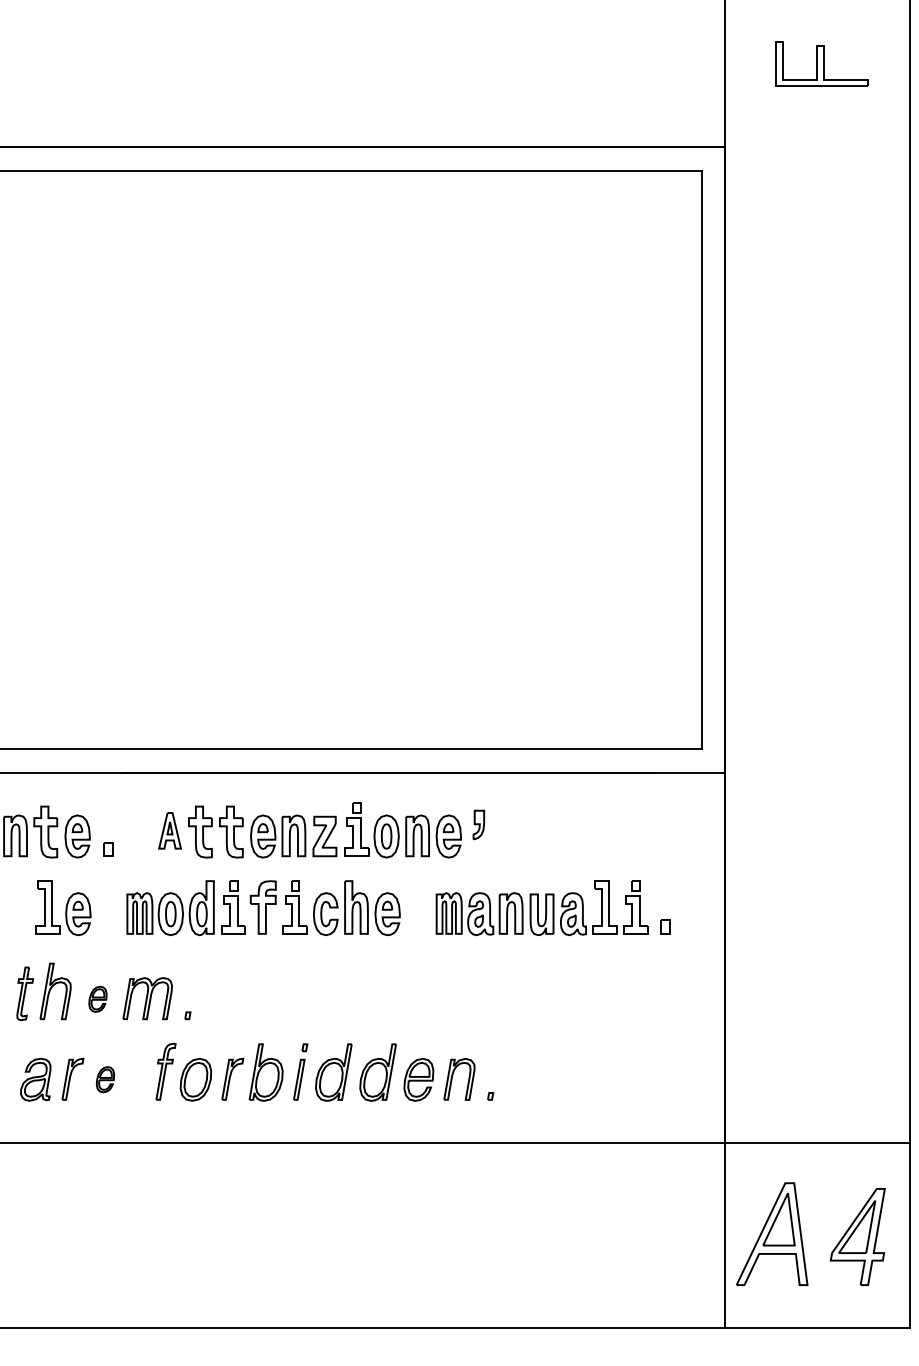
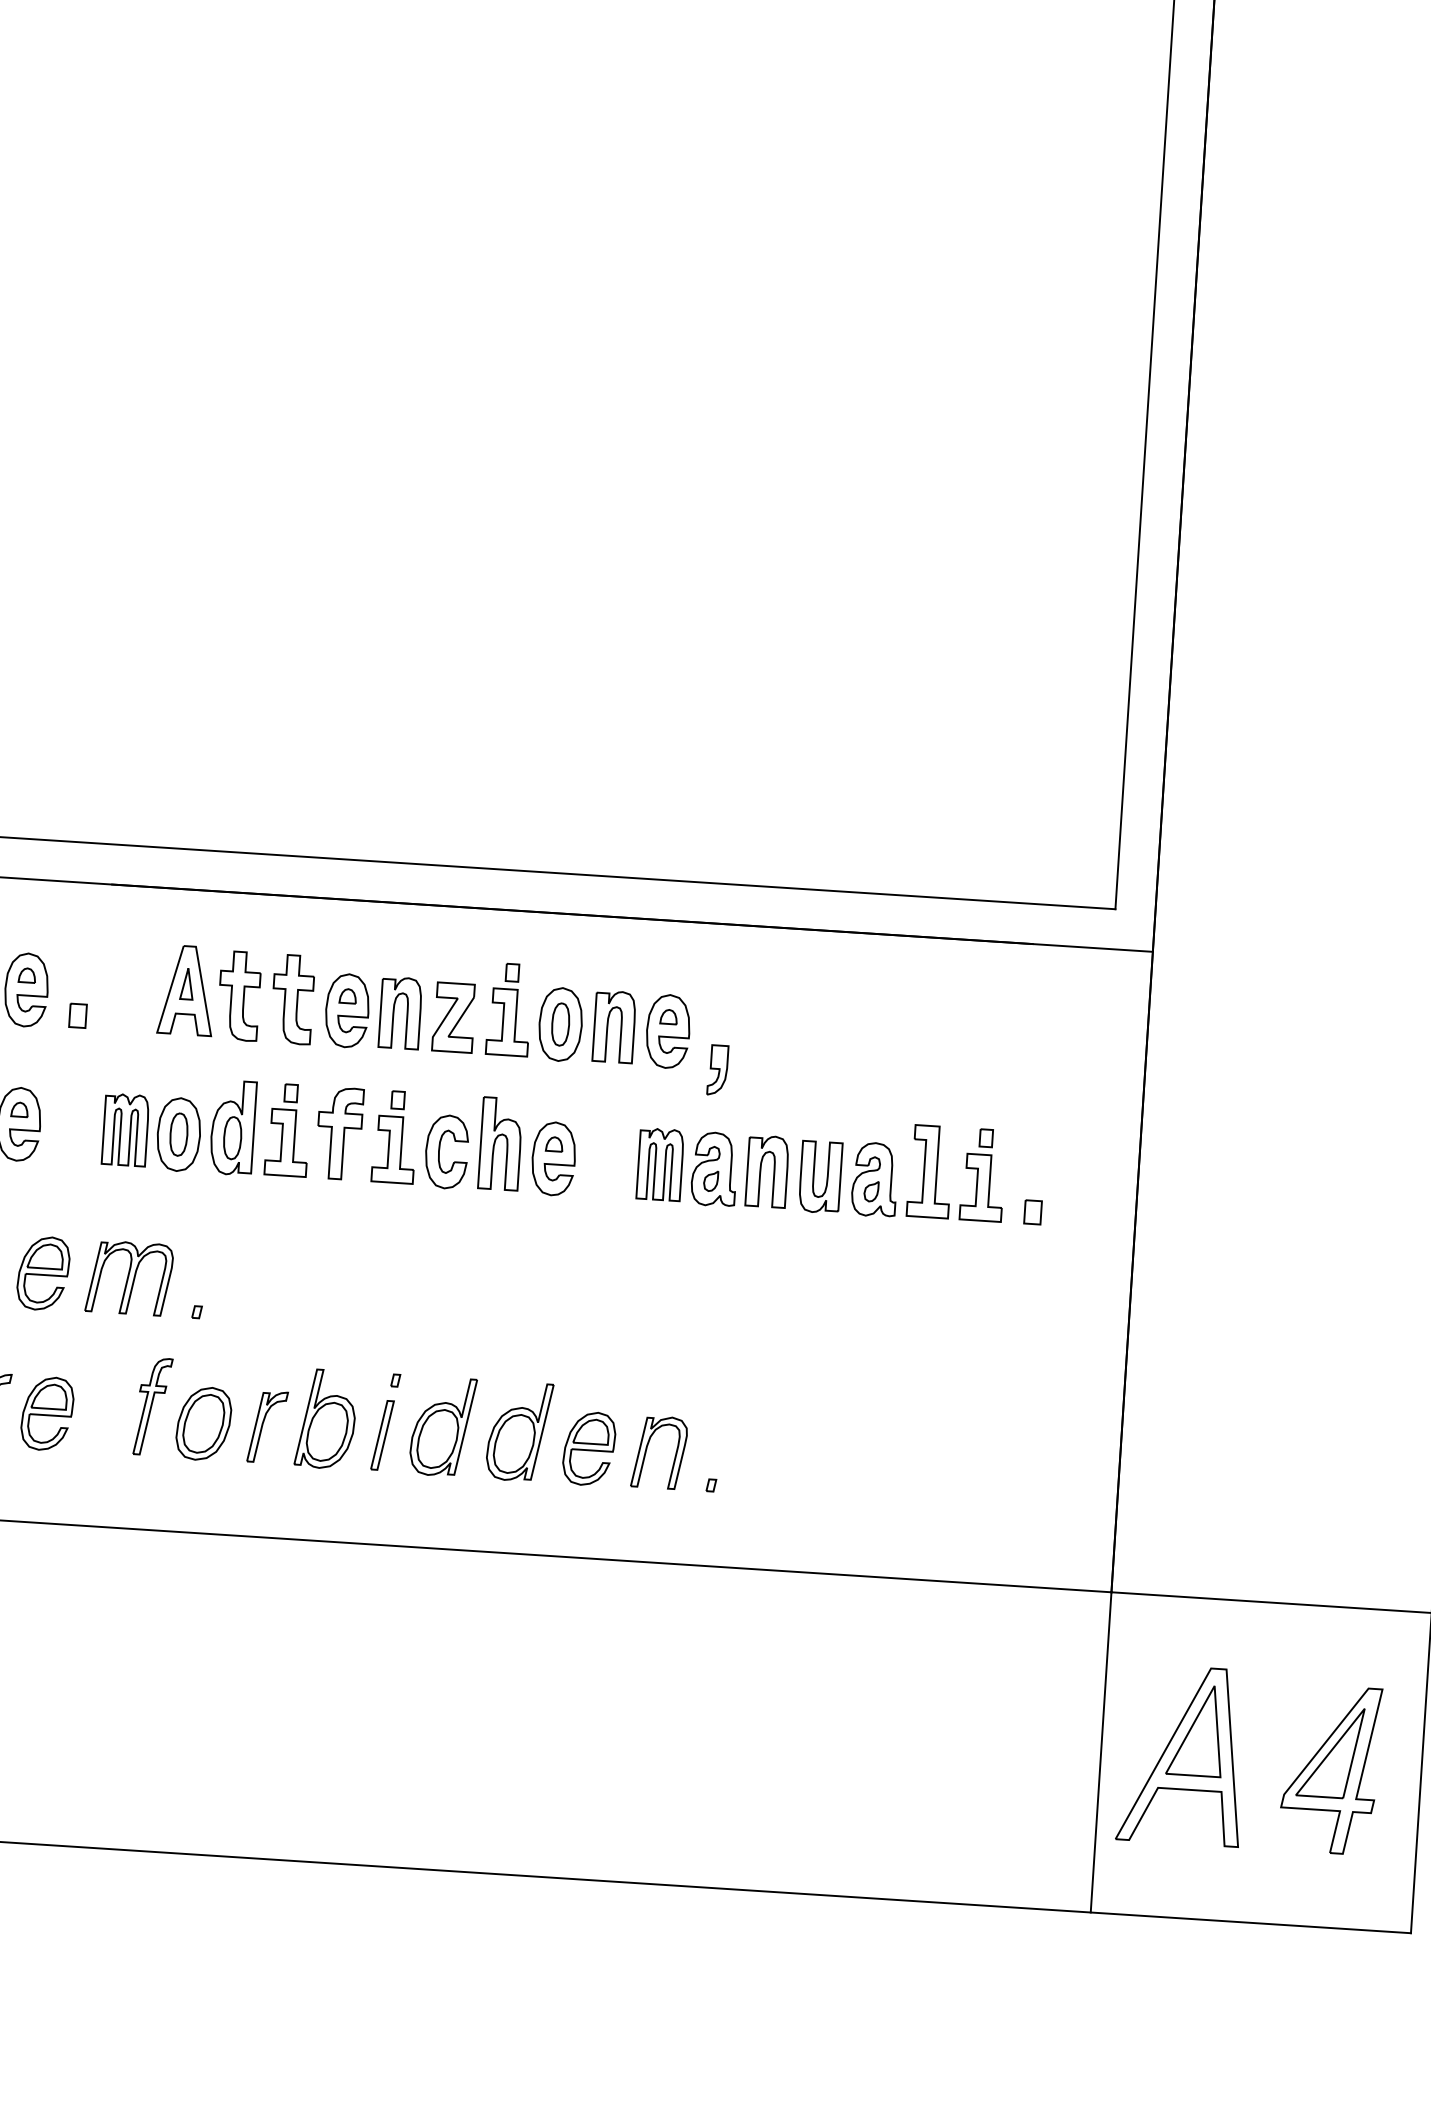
part: (478, 824) -> (717, 1069), moved
part: (169, 830) -> (186, 989), size x1.43
part: (97, 999) -> (42, 1273), size x1.67
part: (105, 1079) -> (47, 1413), size x1.67

